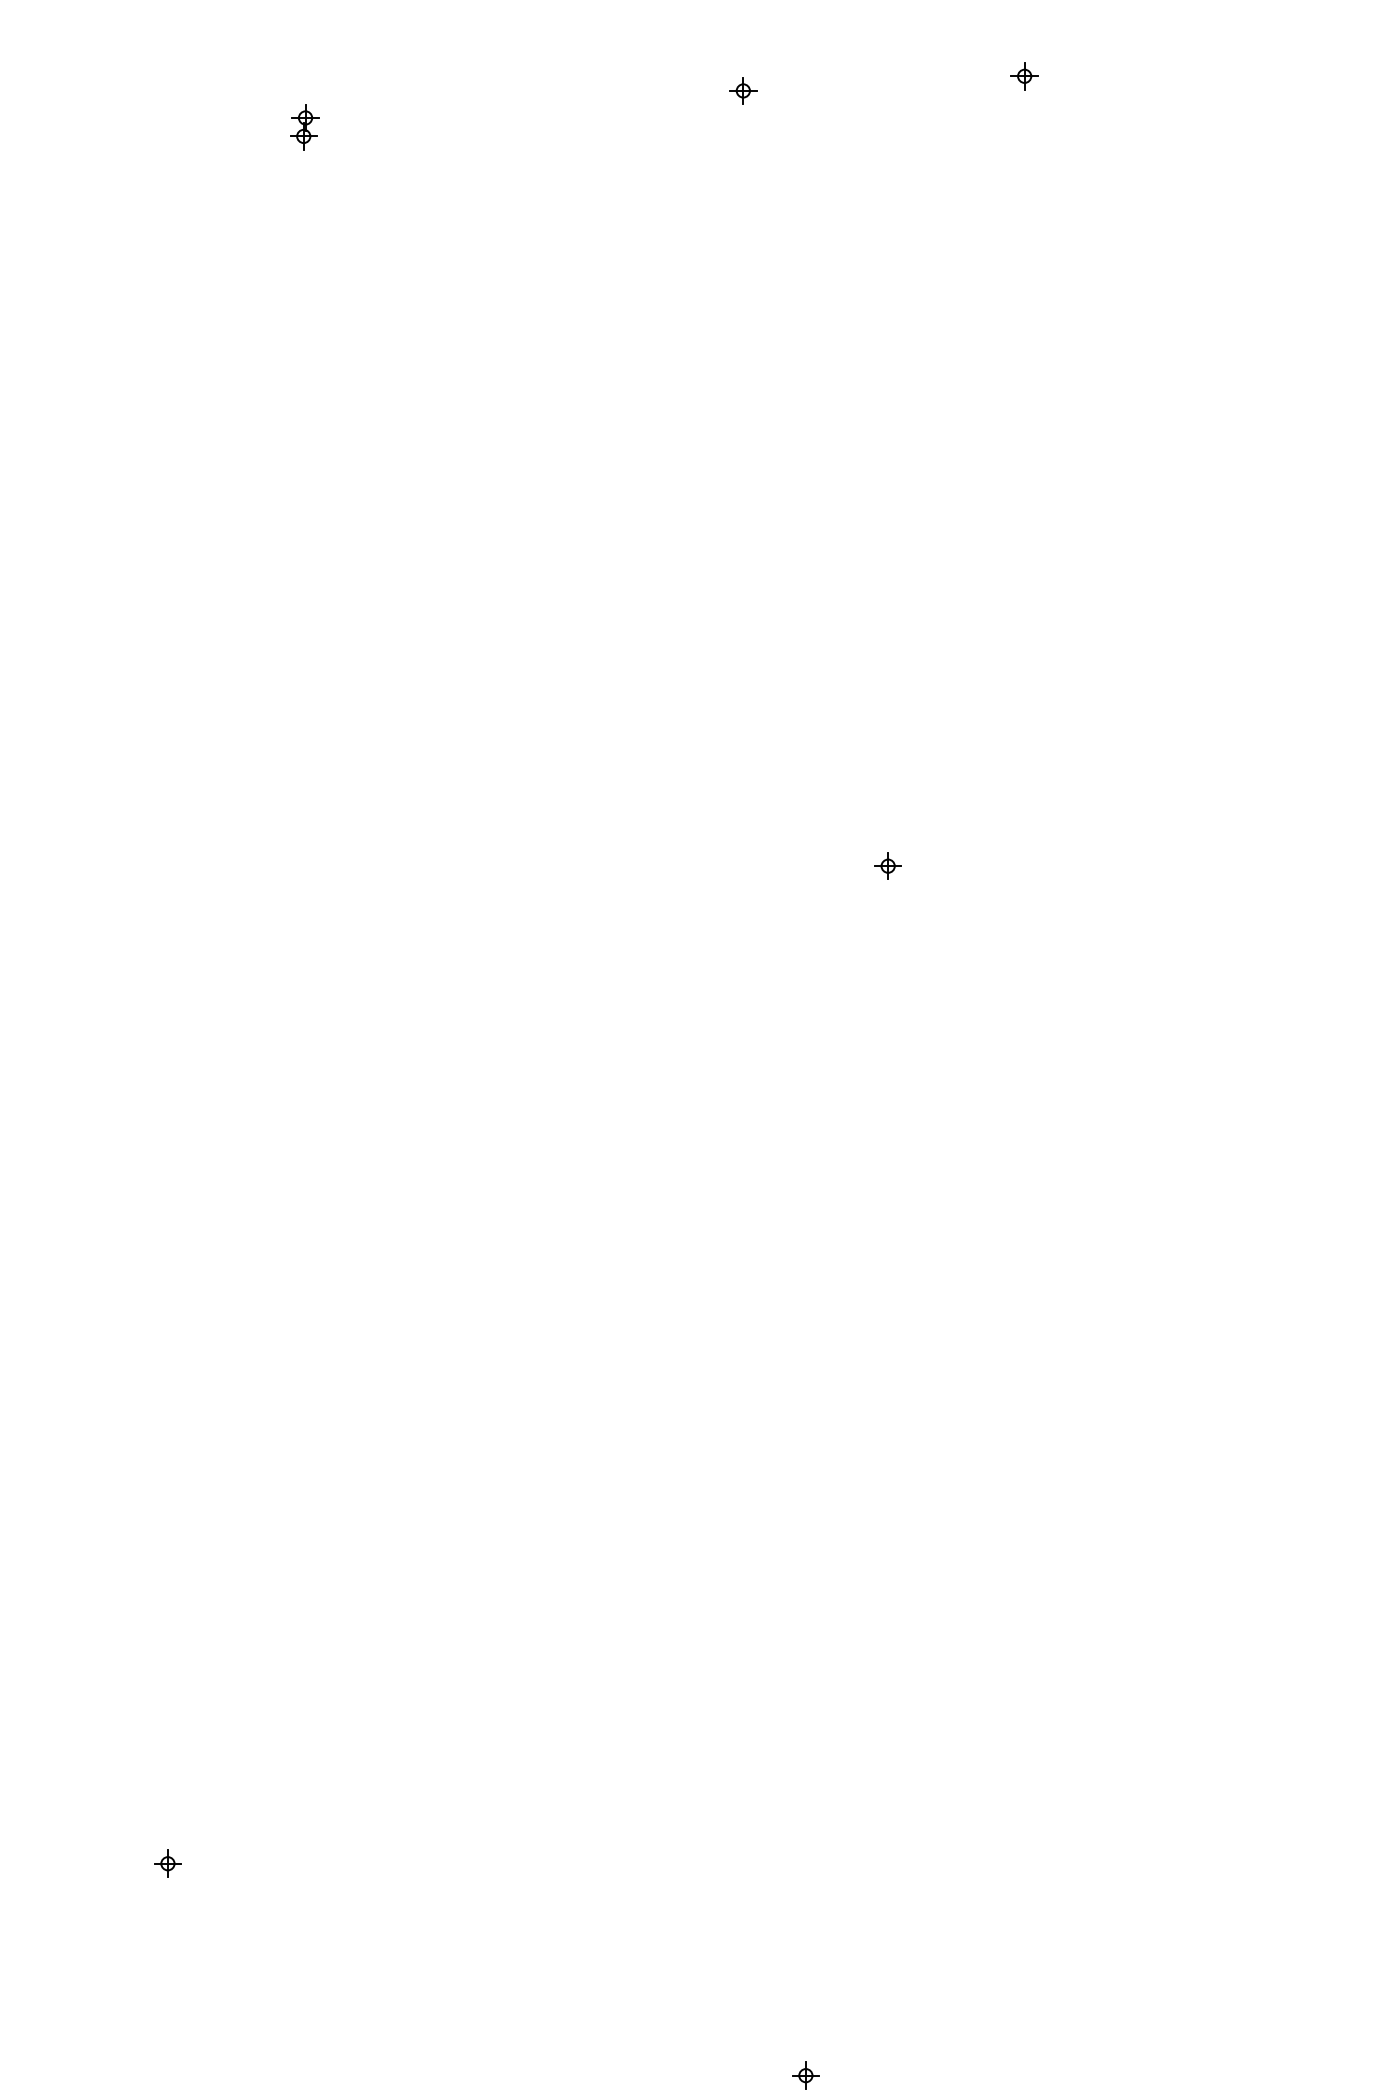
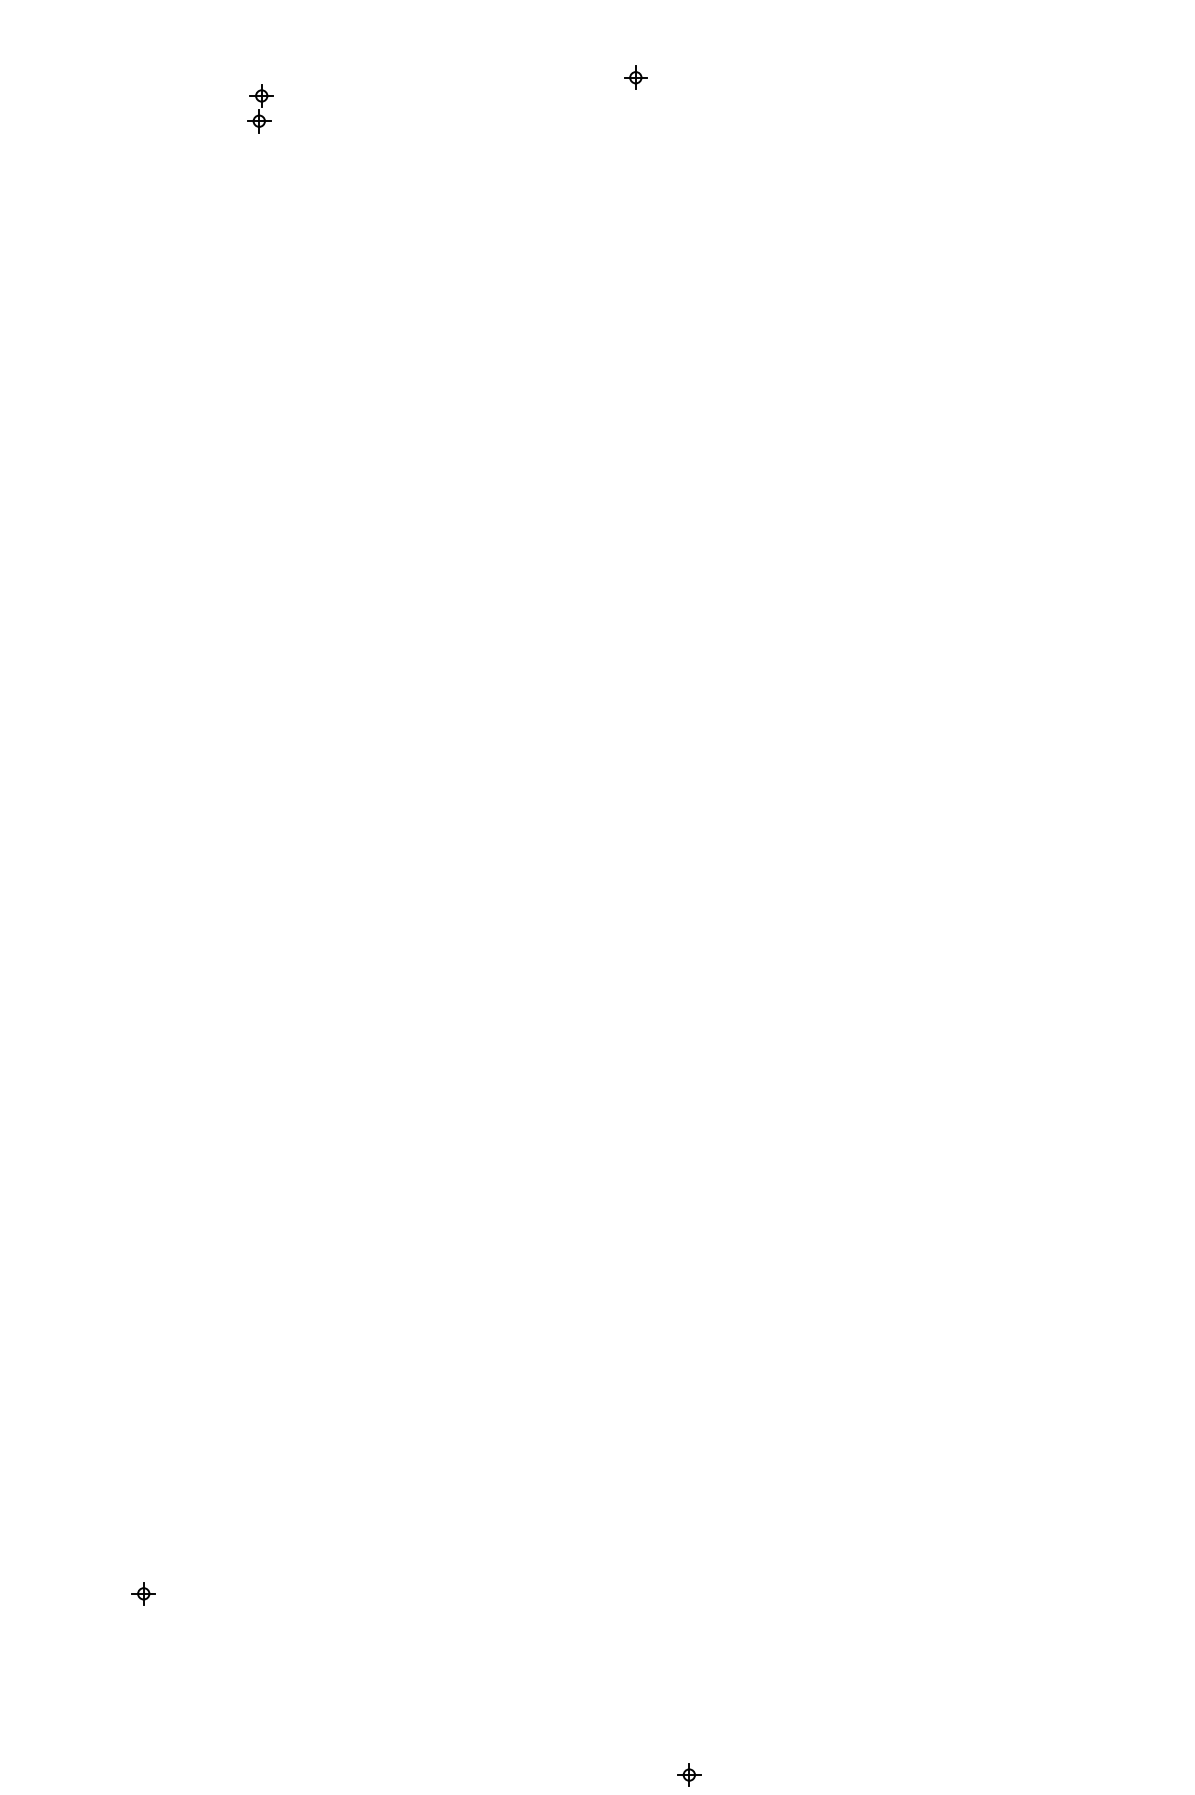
part: (1024, 76) -> (876, 65), removed
part: (304, 127) -> (260, 109), size x1.6
part: (887, 865) -> (759, 740), removed

